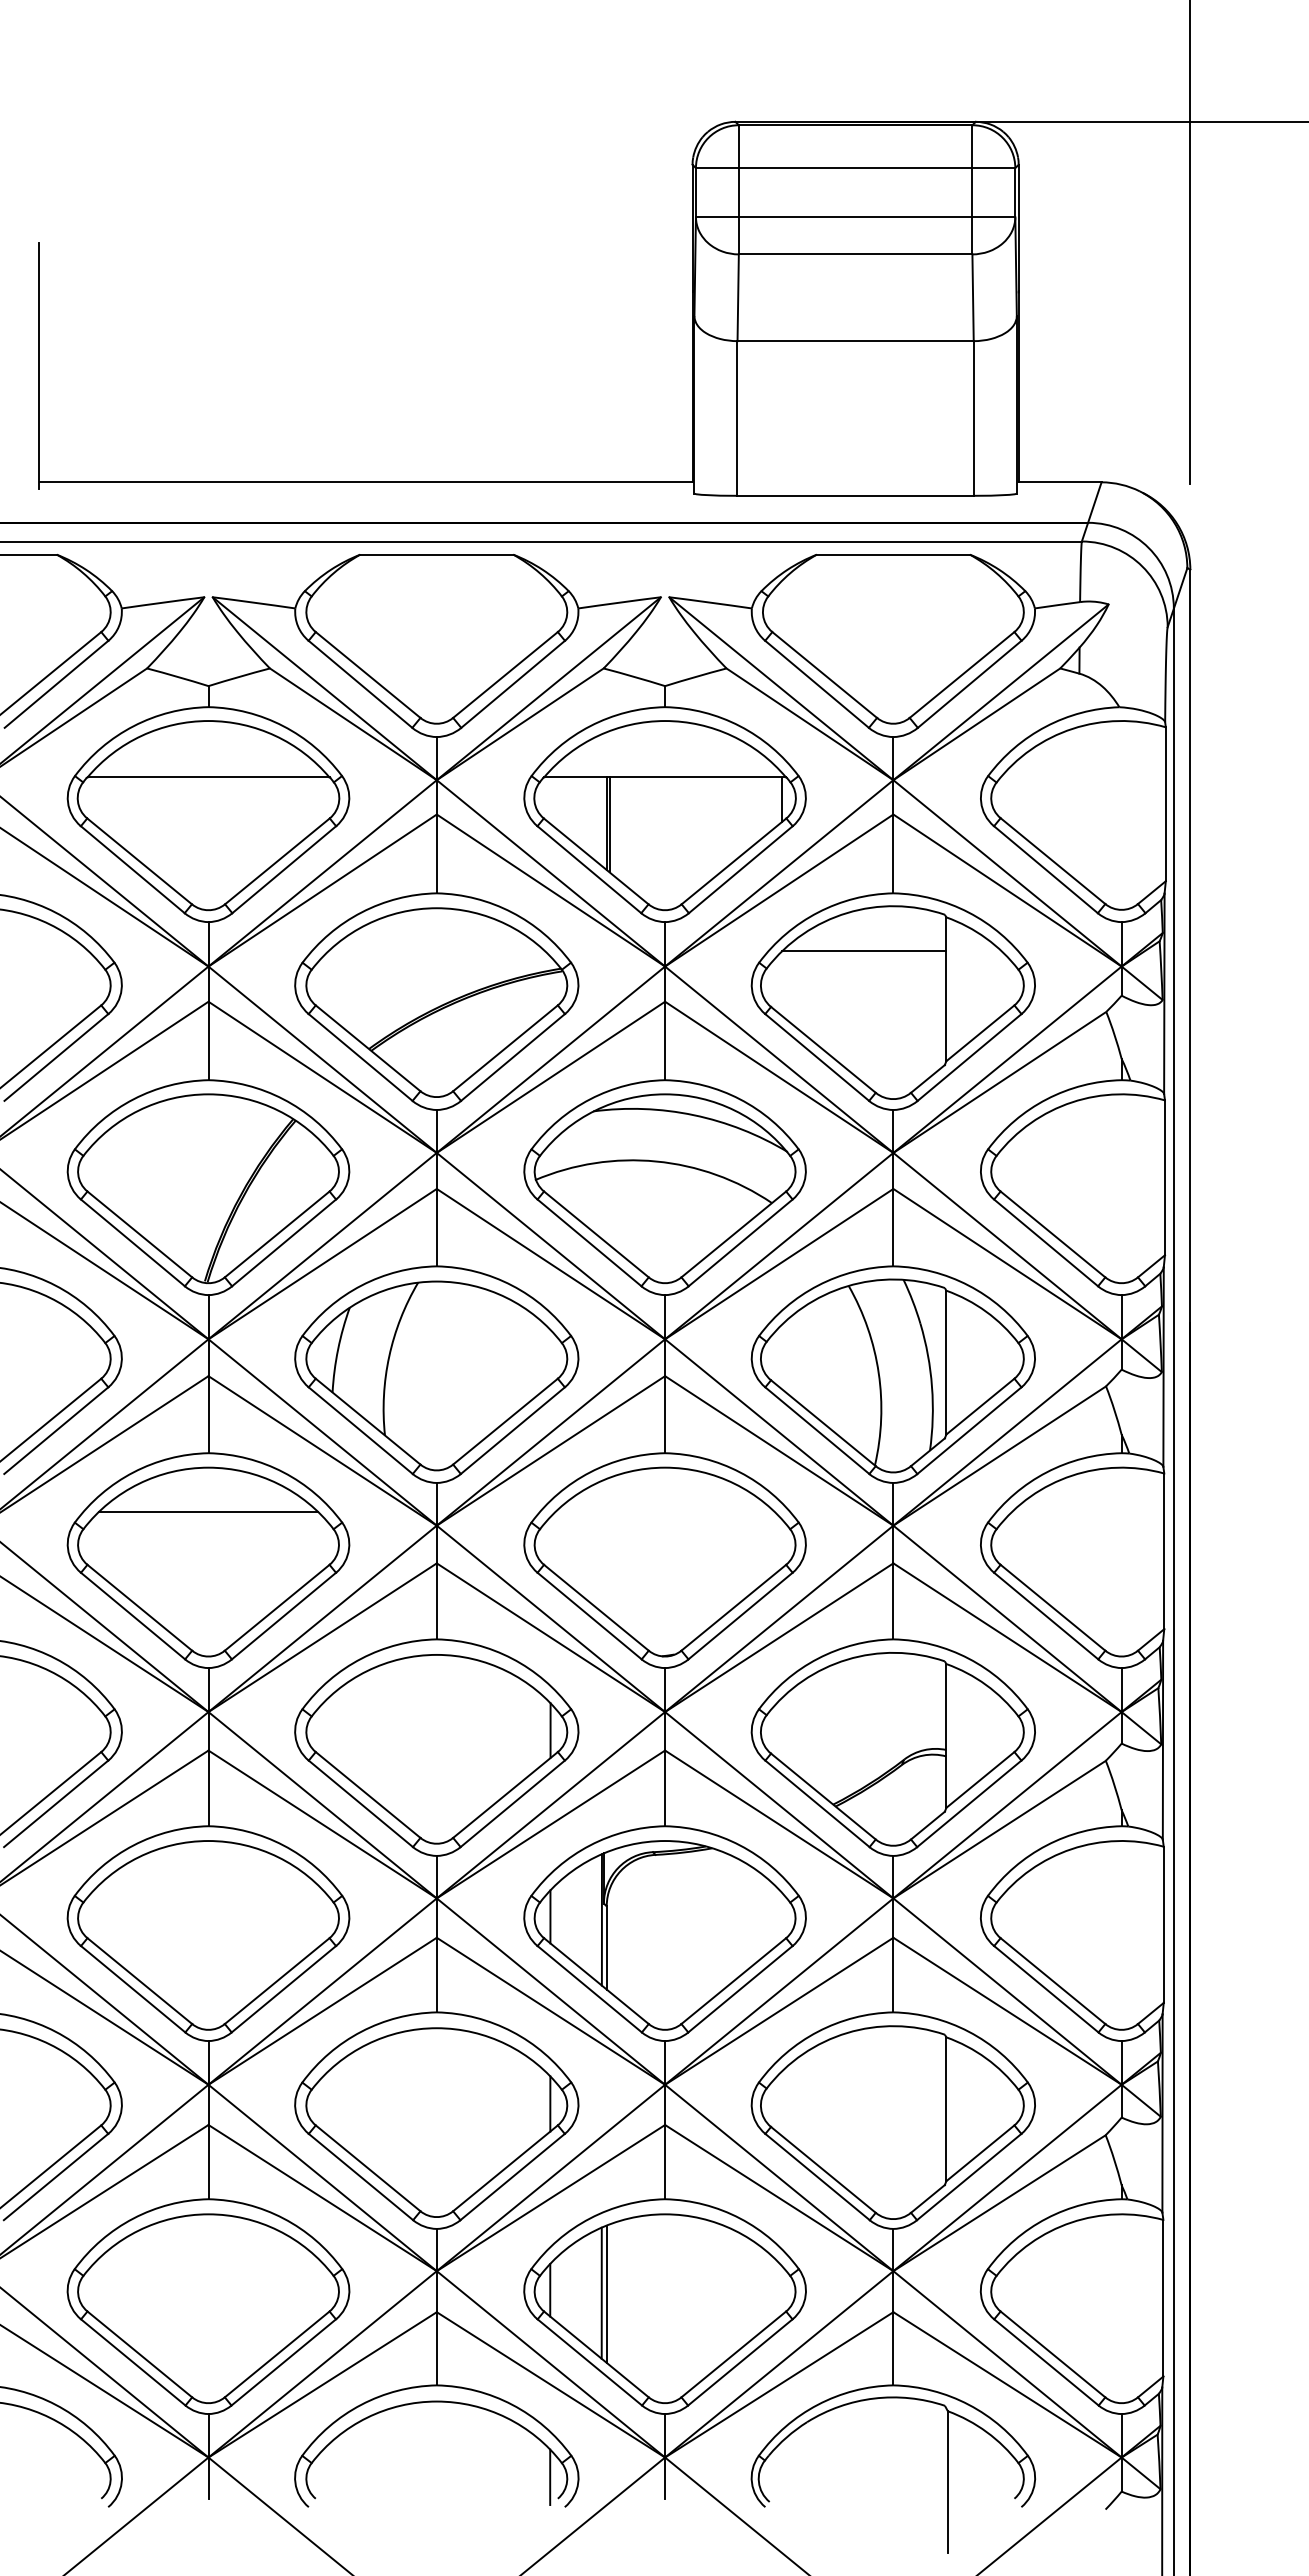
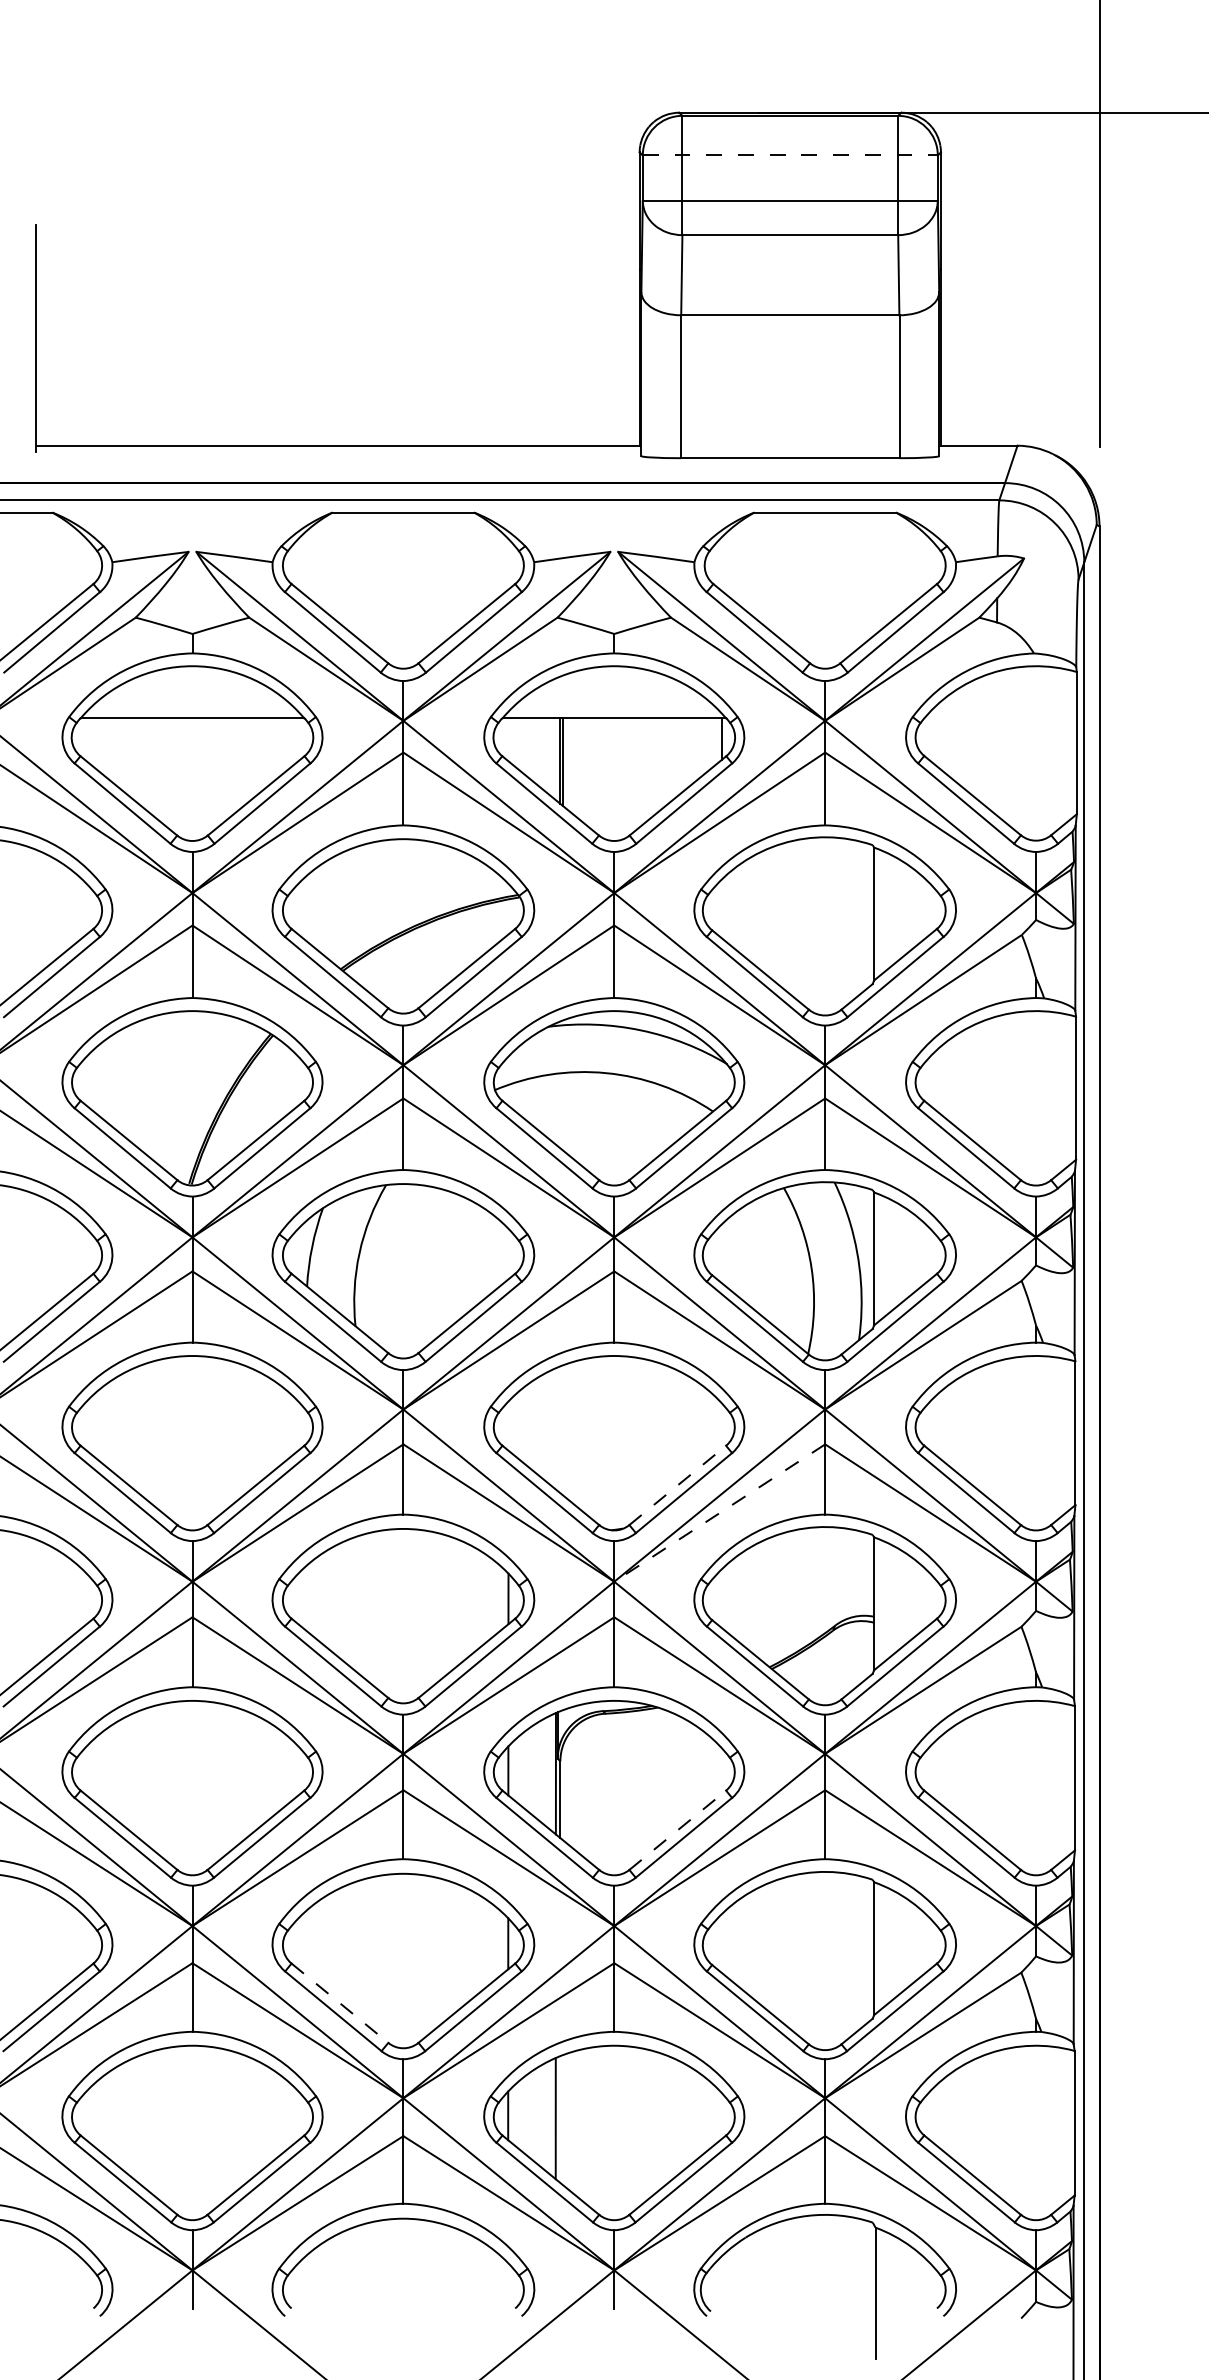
line: (855, 168) -> (790, 155), solid -> dashed
line: (863, 951) -> (797, 879), removed
line: (208, 1511) -> (192, 1396), removed
line: (733, 1607) -> (677, 1485), solid -> dashed
line: (778, 1637) -> (719, 1512), solid -> dashed
line: (733, 1981) -> (677, 1830), solid -> dashed
line: (368, 2168) -> (340, 2003), solid -> dashed
line: (606, 2293) -> (560, 2118), removed
line: (550, 2477) -> (508, 2288), removed

